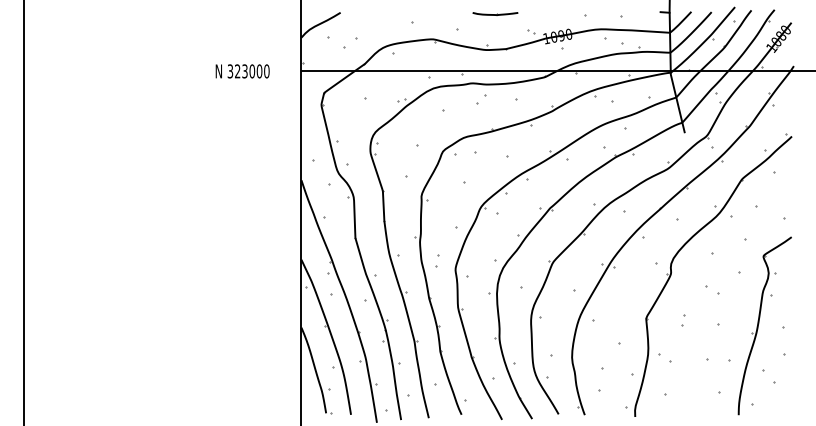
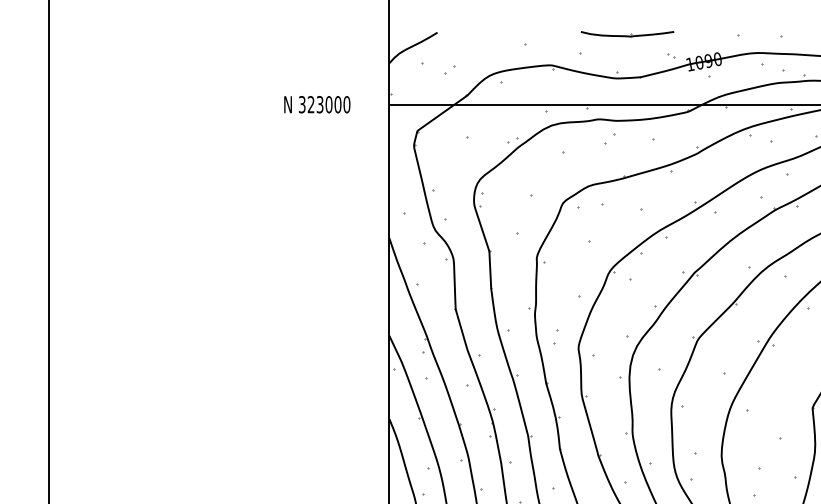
part: (495, 13) -> (627, 33), size x1.67
part: (350, 42) -> (449, 69), size x0.62

